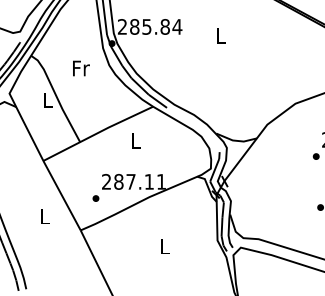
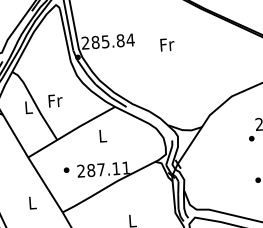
text: (221, 35) -> (167, 44), L -> Fr
text: (81, 68) -> (55, 100), moved
part: (95, 198) -> (66, 170), moved

